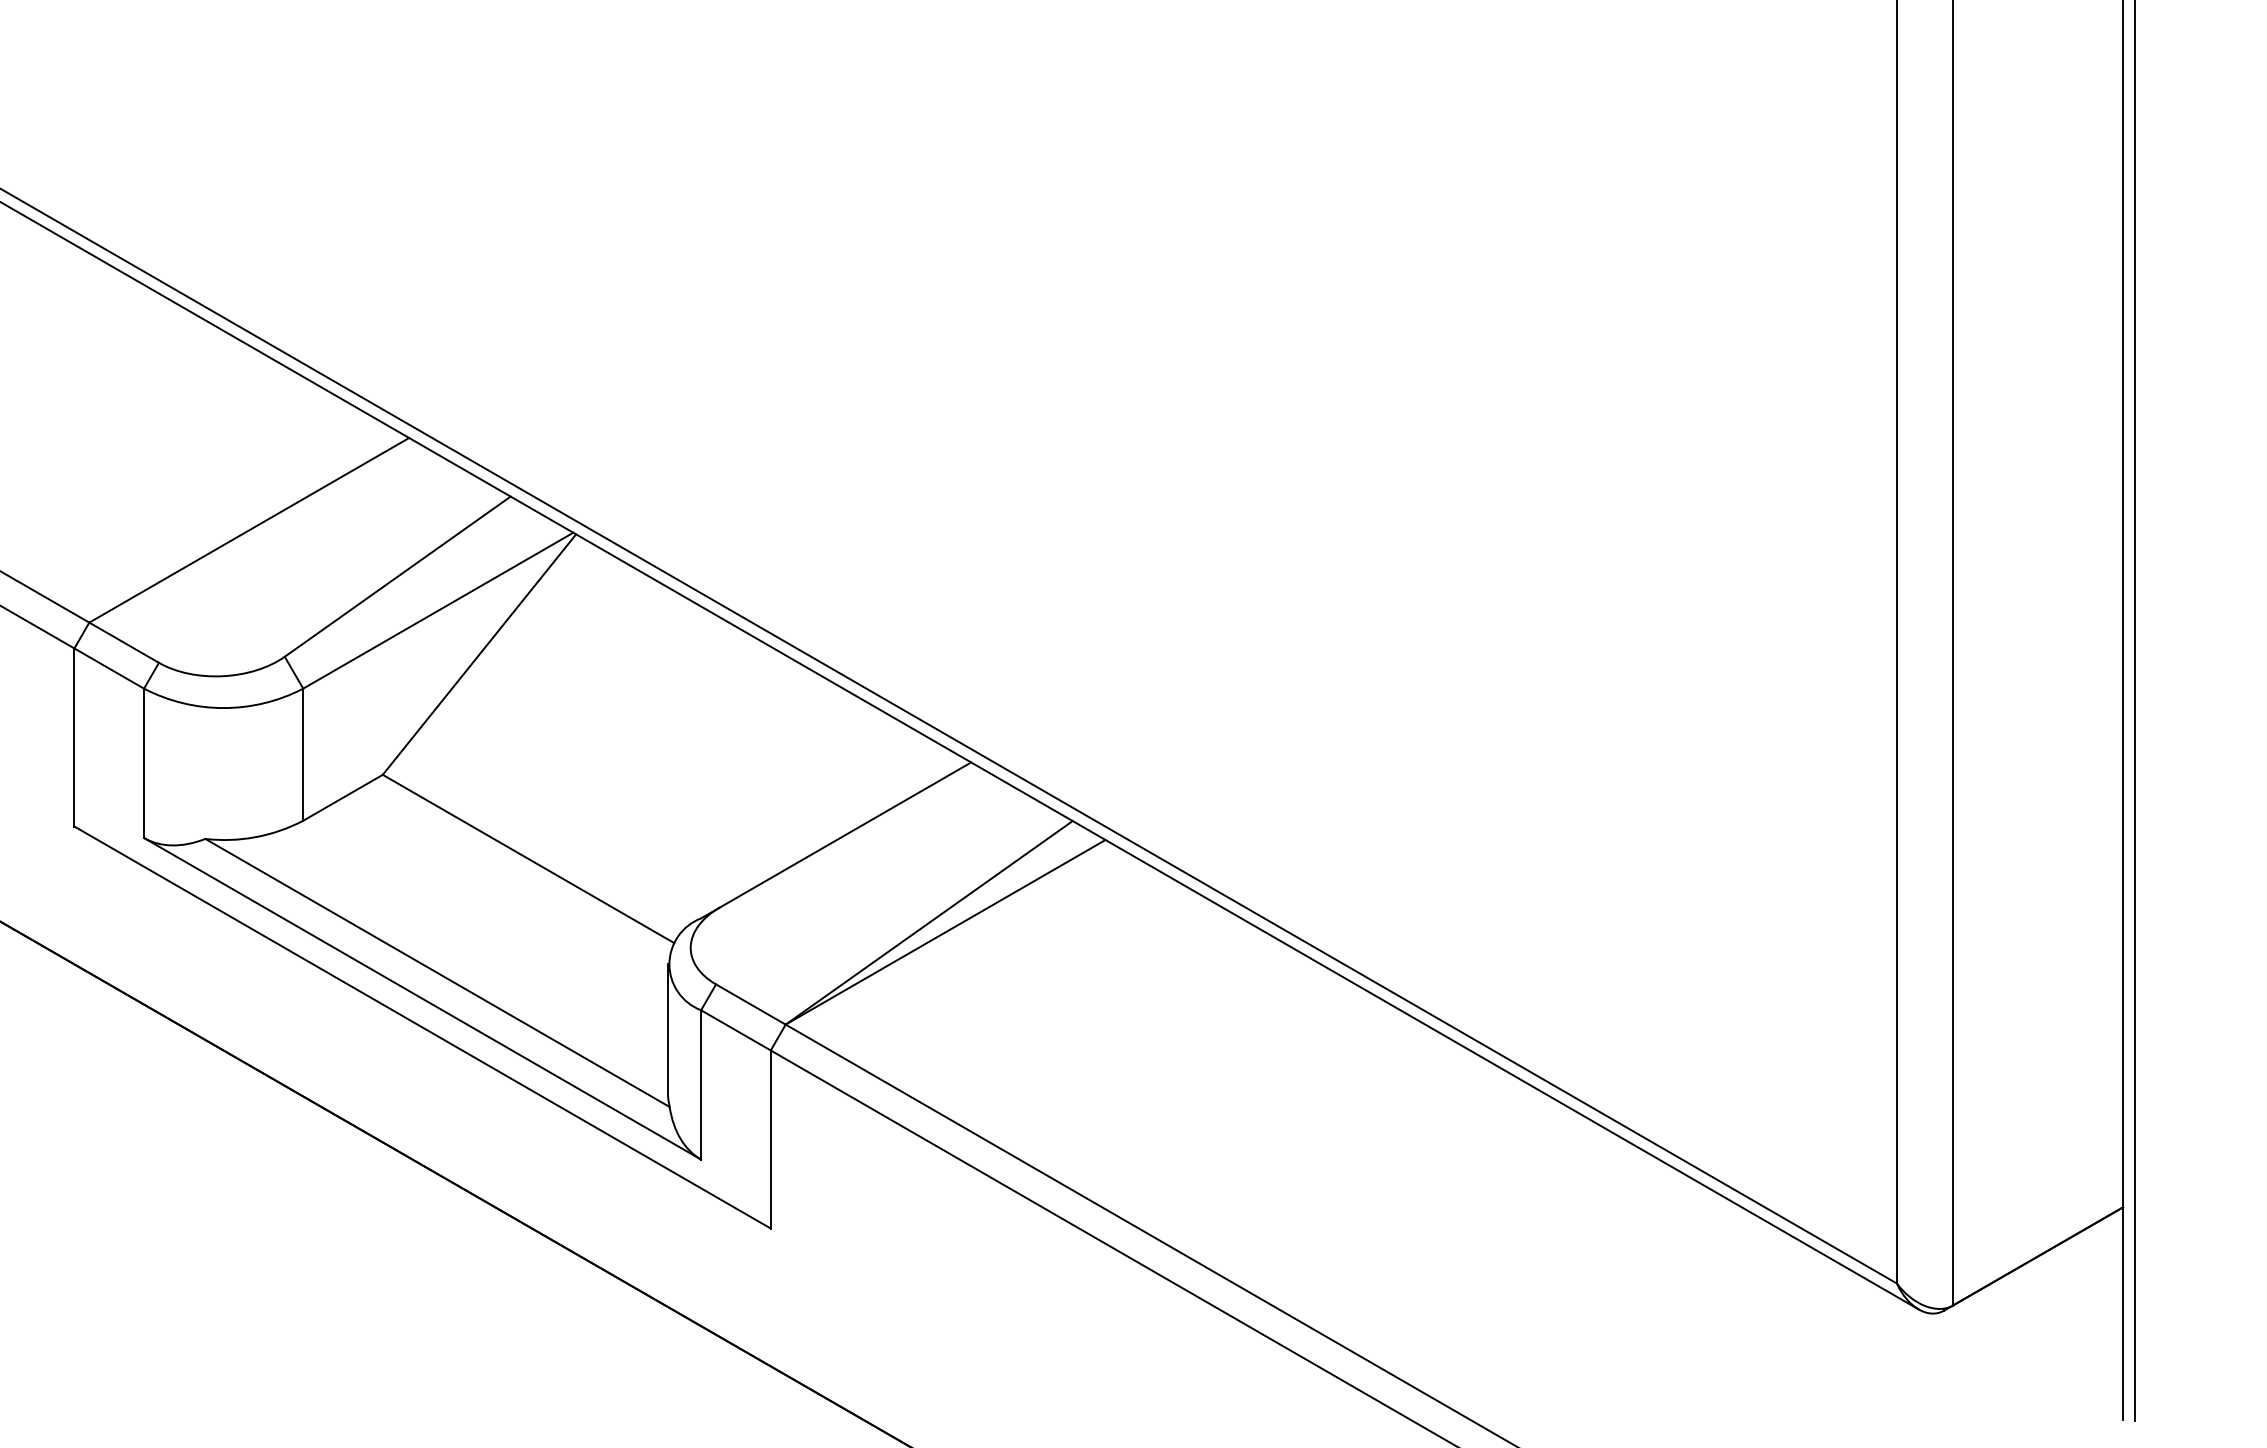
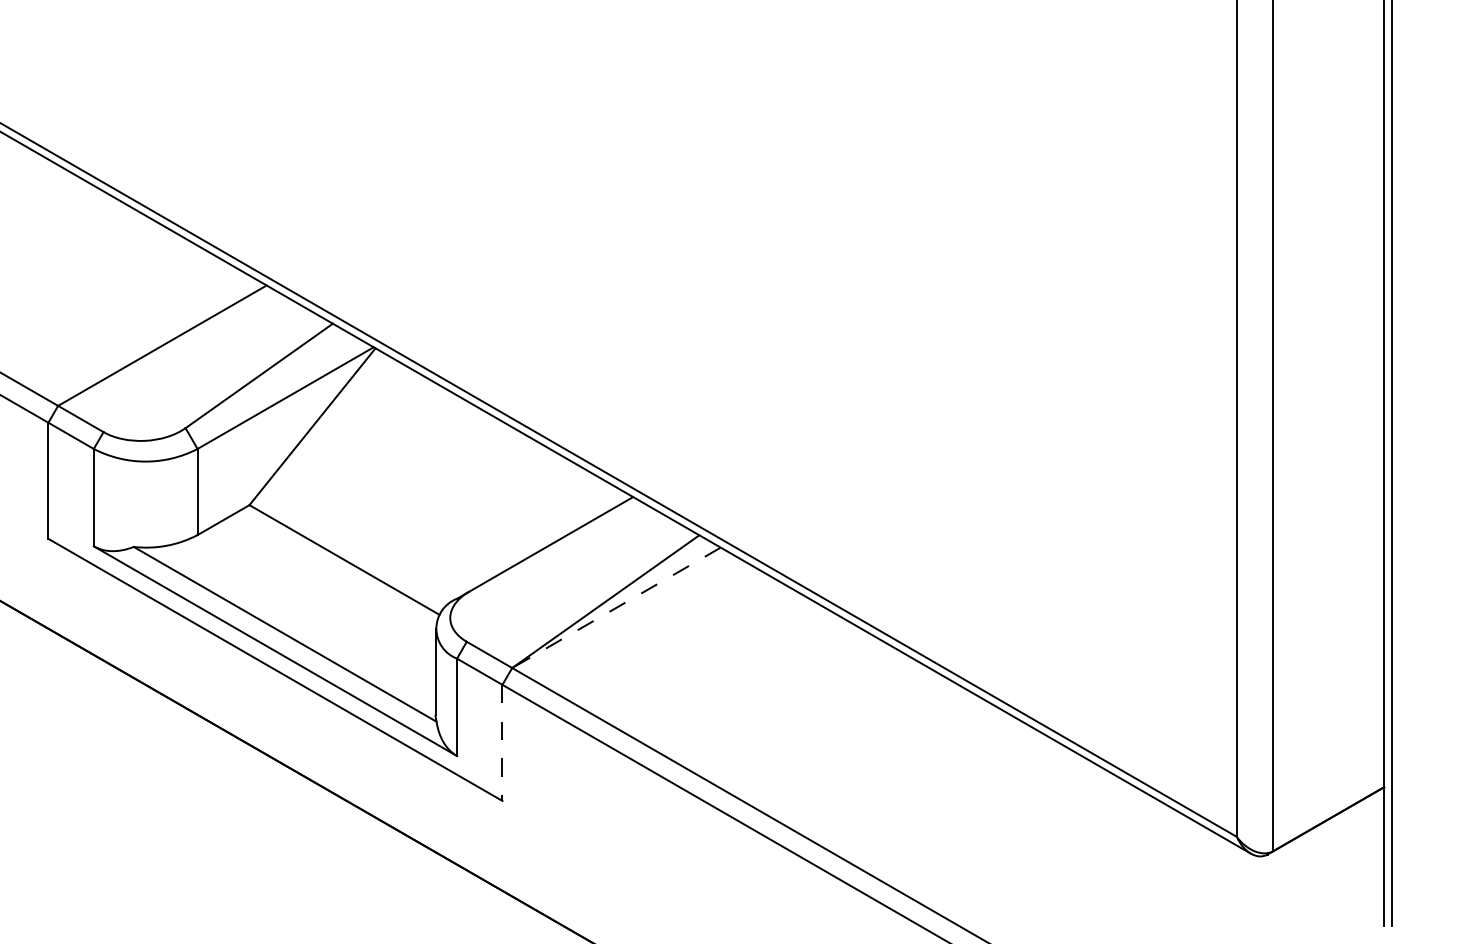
line: (945, 933) -> (616, 608), solid -> dashed
line: (770, 1140) -> (502, 743), solid -> dashed

